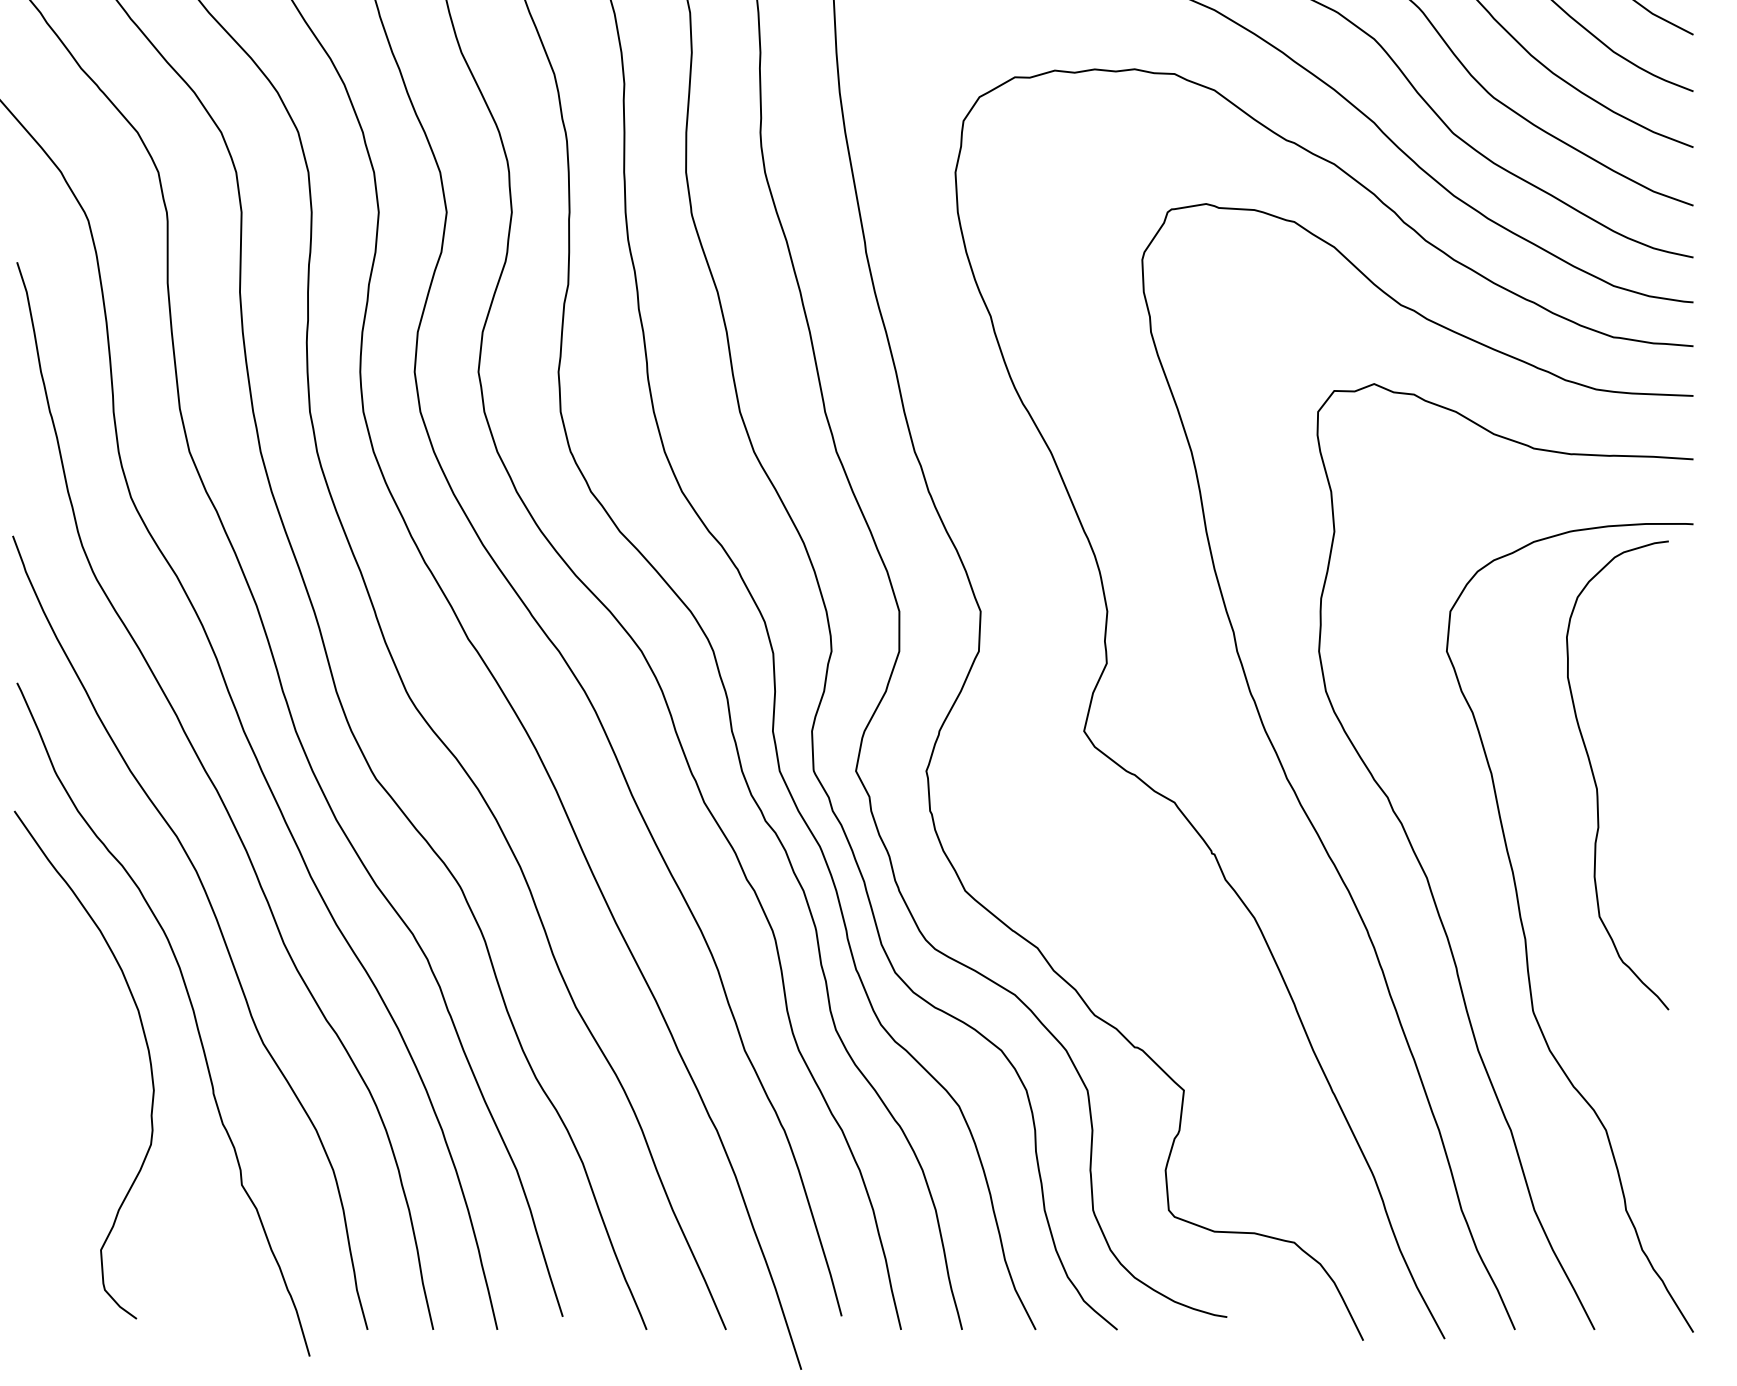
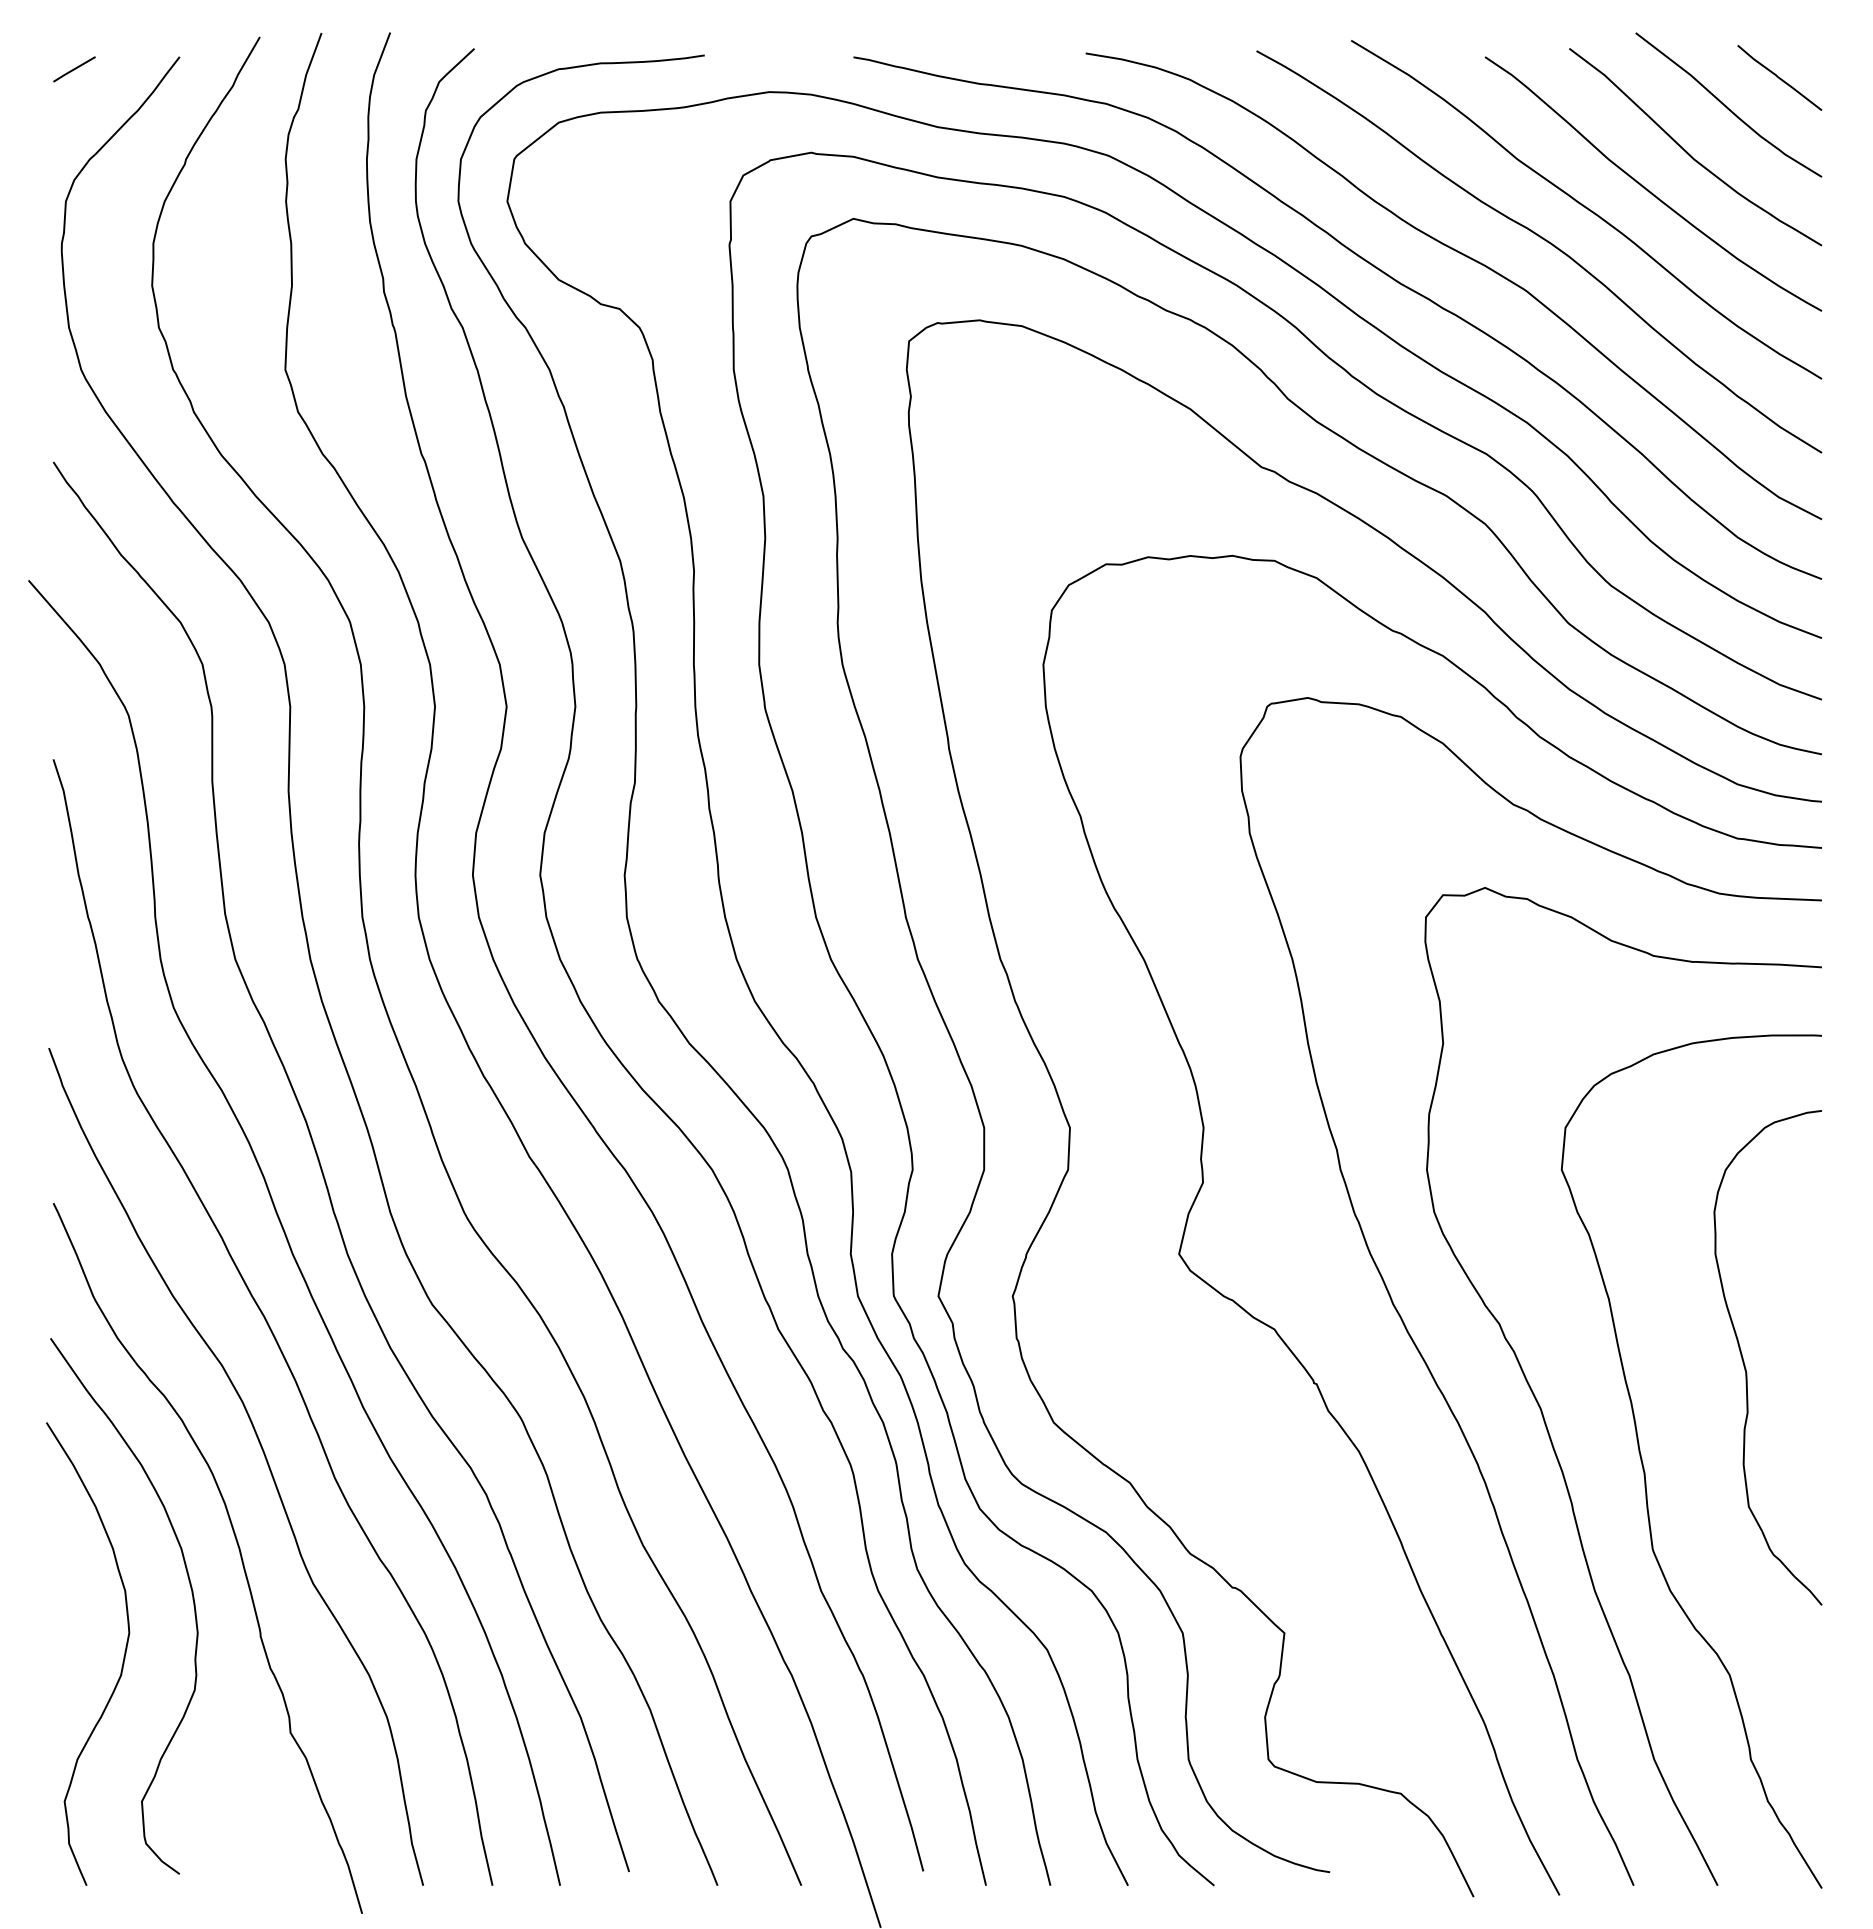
curve: (1595, 778) -> (1744, 1361), moved
curve: (82, 1117) -> (122, 1661), added

